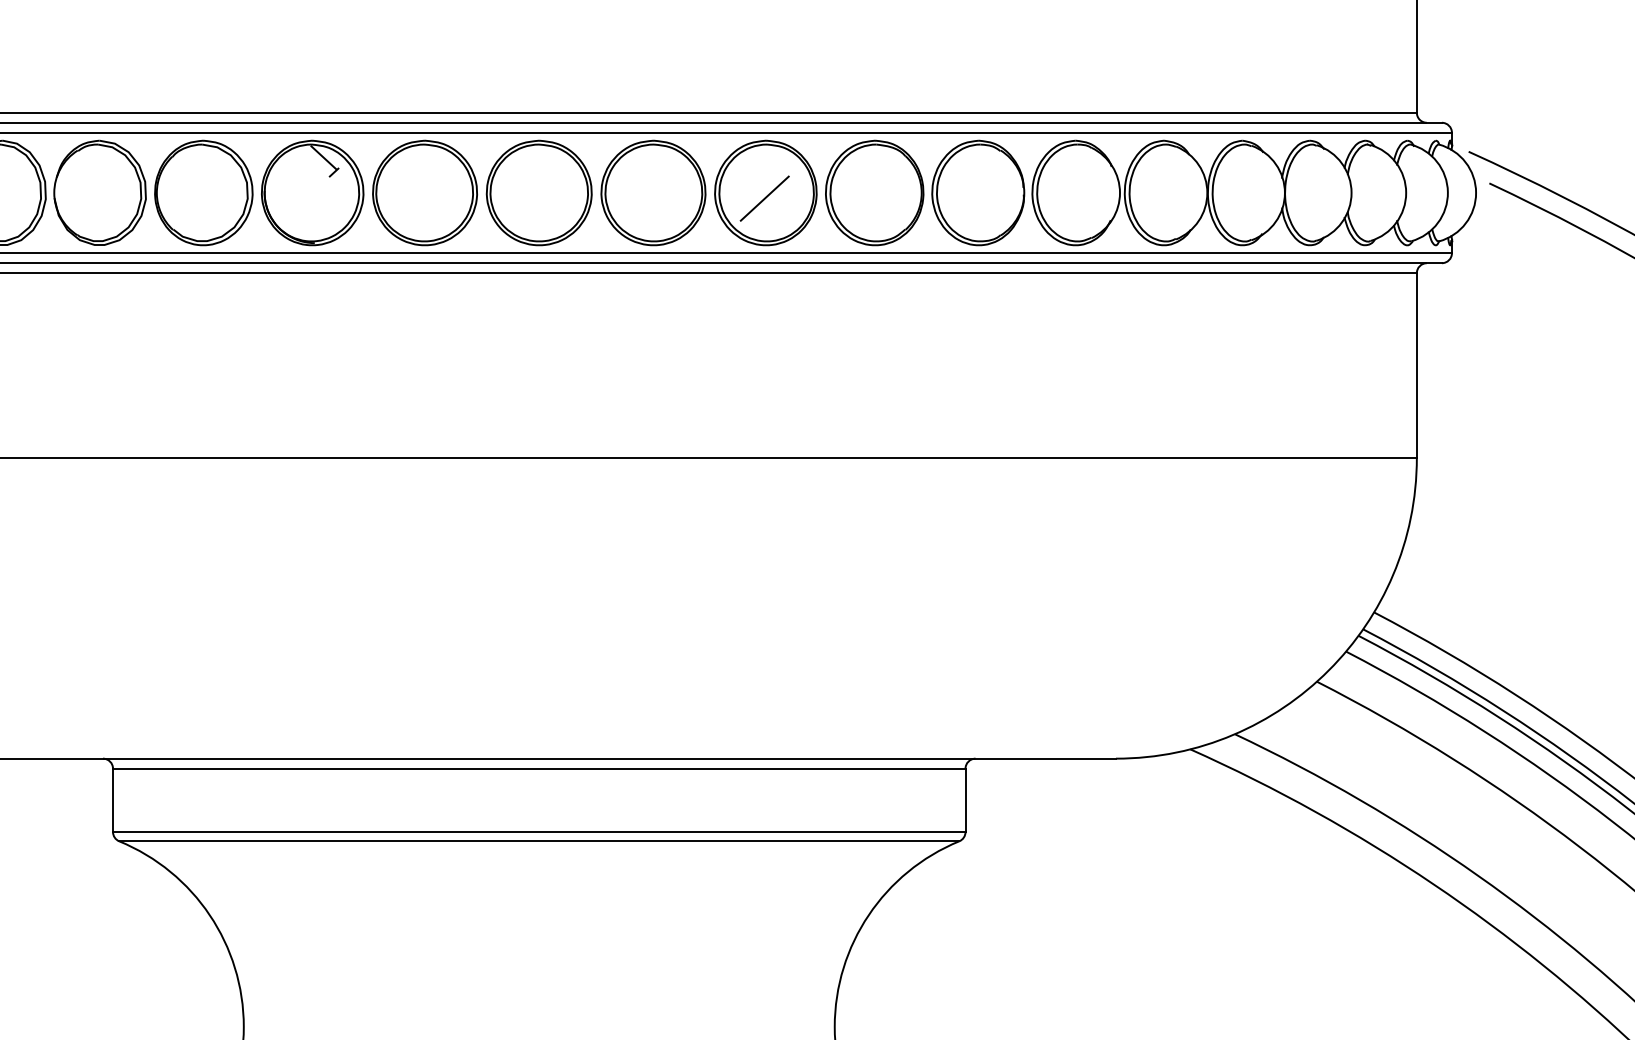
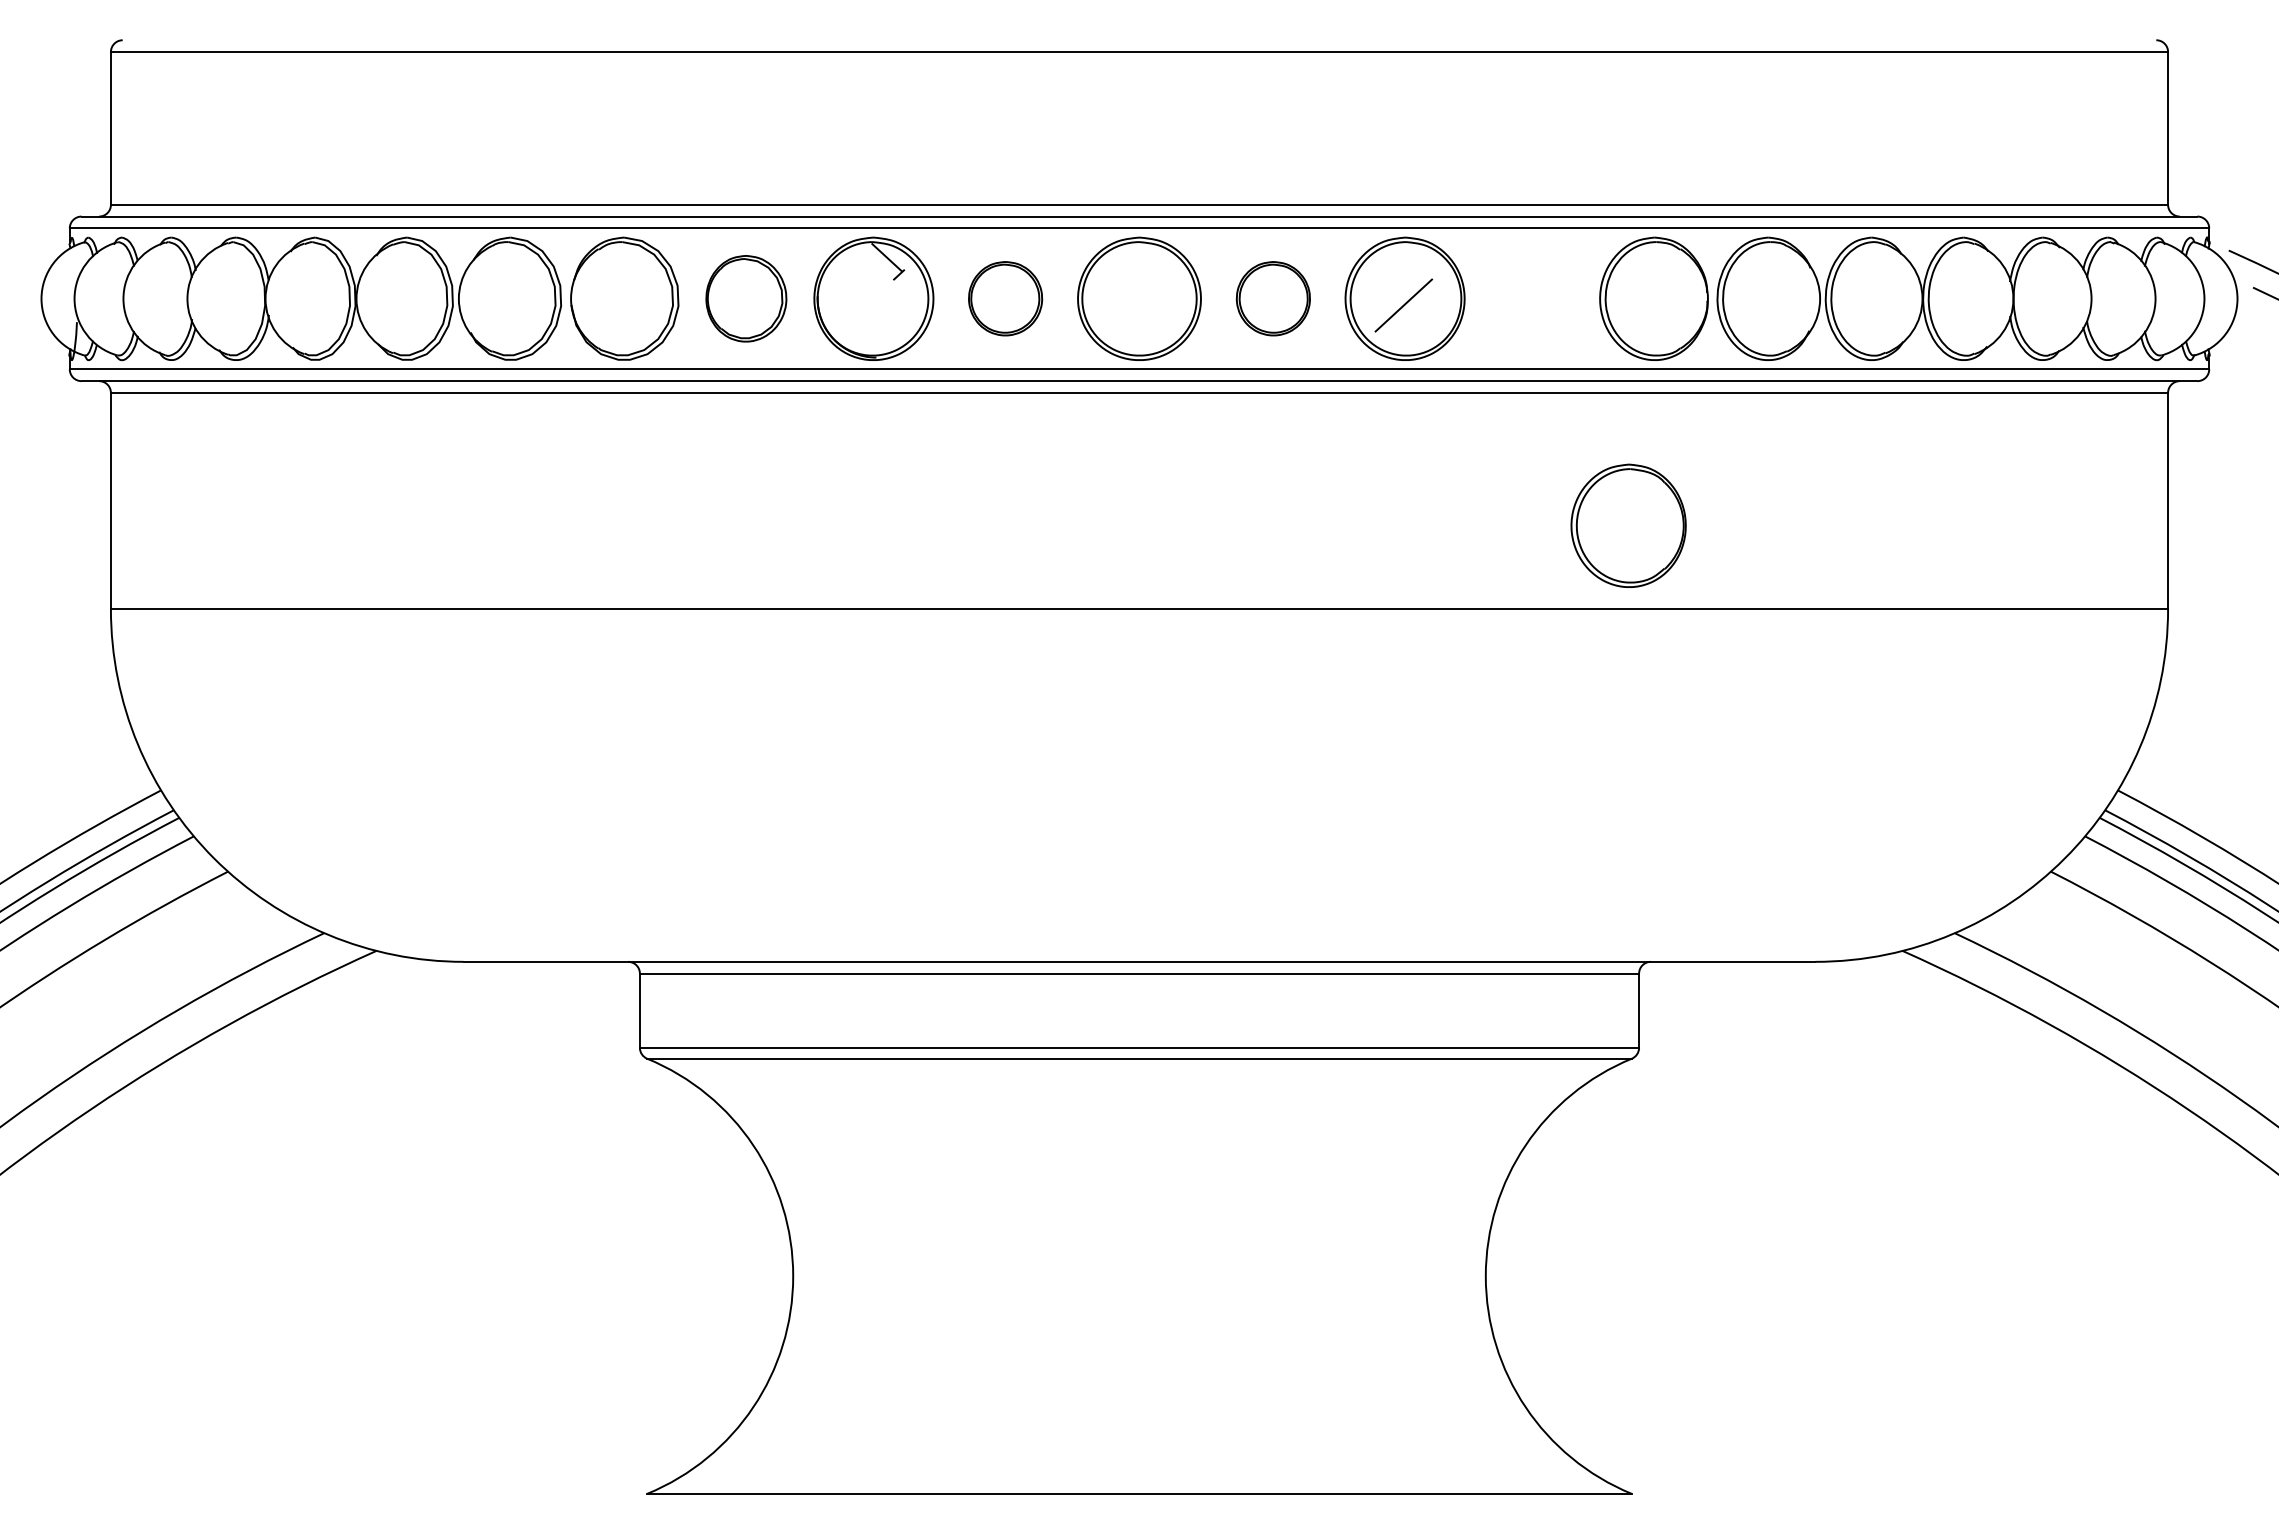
part: (203, 192) -> (746, 298), size x0.7
part: (424, 192) -> (1005, 298), size x0.6
part: (653, 192) -> (1273, 298), size x0.6
part: (874, 192) -> (1628, 525), moved

